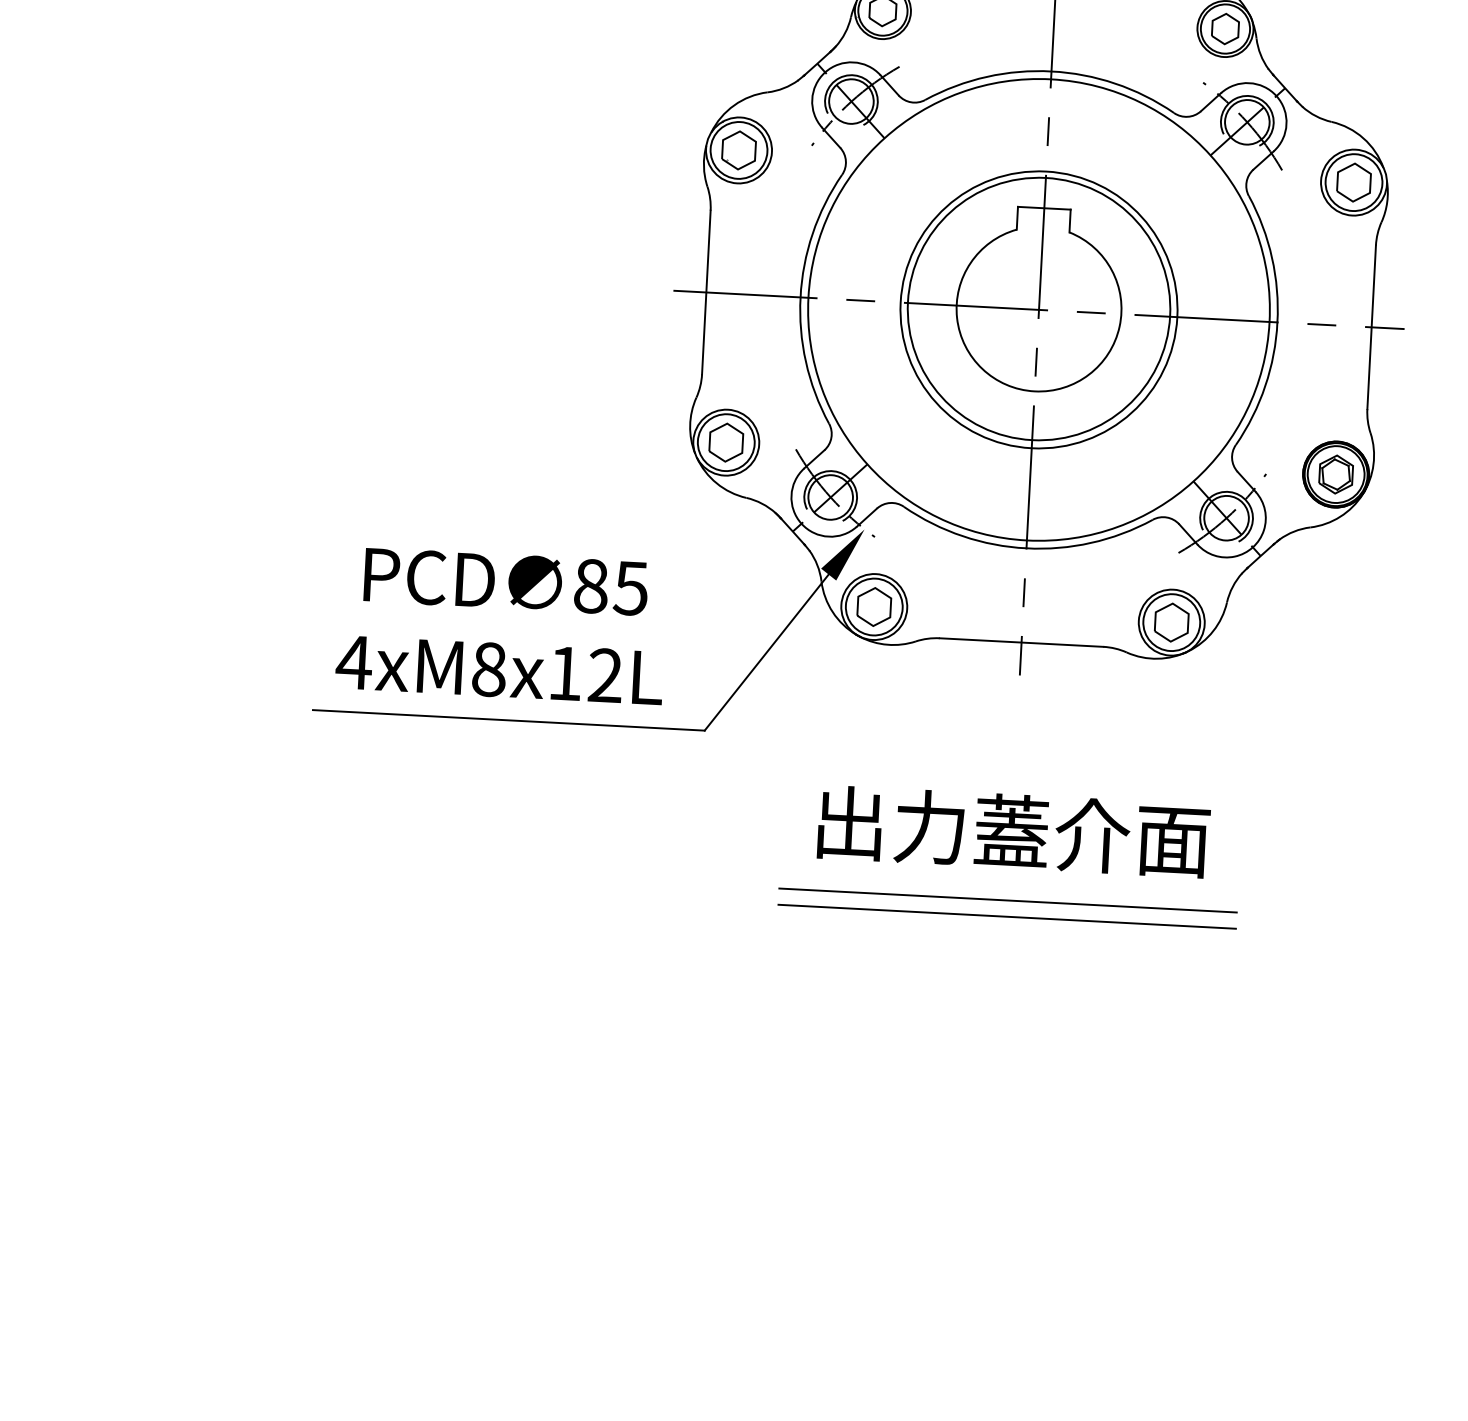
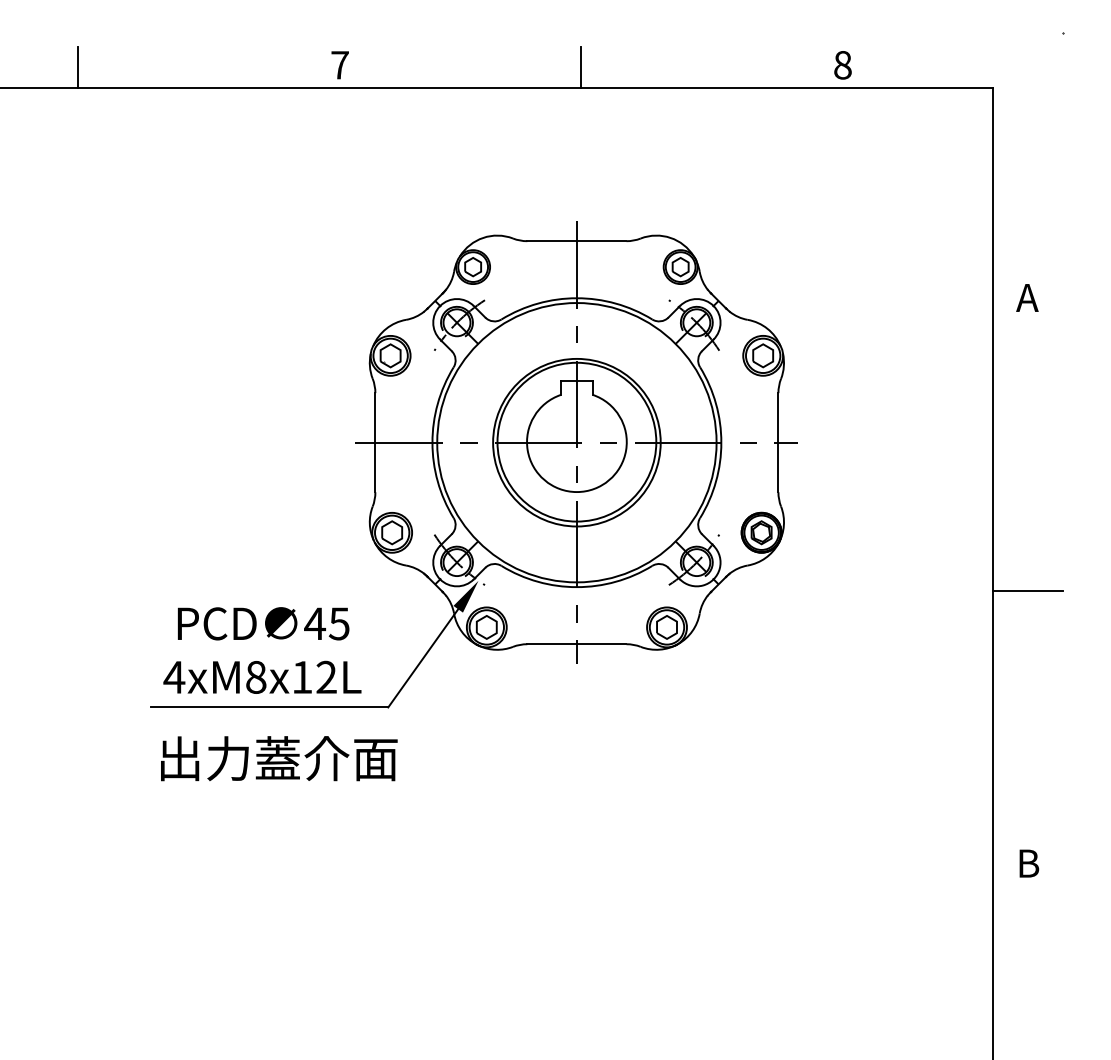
text: (591, 585) -> (315, 623), 85 -> 45
text: (1014, 831) -> (279, 758), moved
line: (1007, 900) -> (576, 800), removed
line: (1006, 915) -> (576, 809), removed

